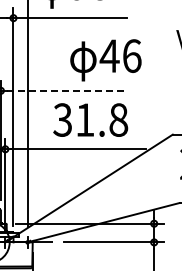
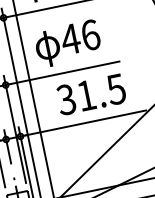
text: (105, 60) -> (67, 44), moved
line: (67, 90) -> (65, 72), dashed -> solid
text: (118, 119) -> (116, 88), 31.8 -> 31.5

